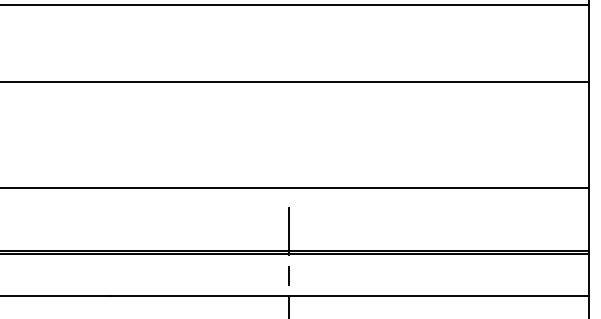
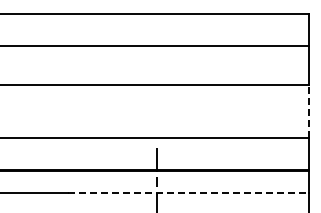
line: (588, 135) -> (308, 111), solid -> dashed
line: (350, 296) -> (188, 192), solid -> dashed

